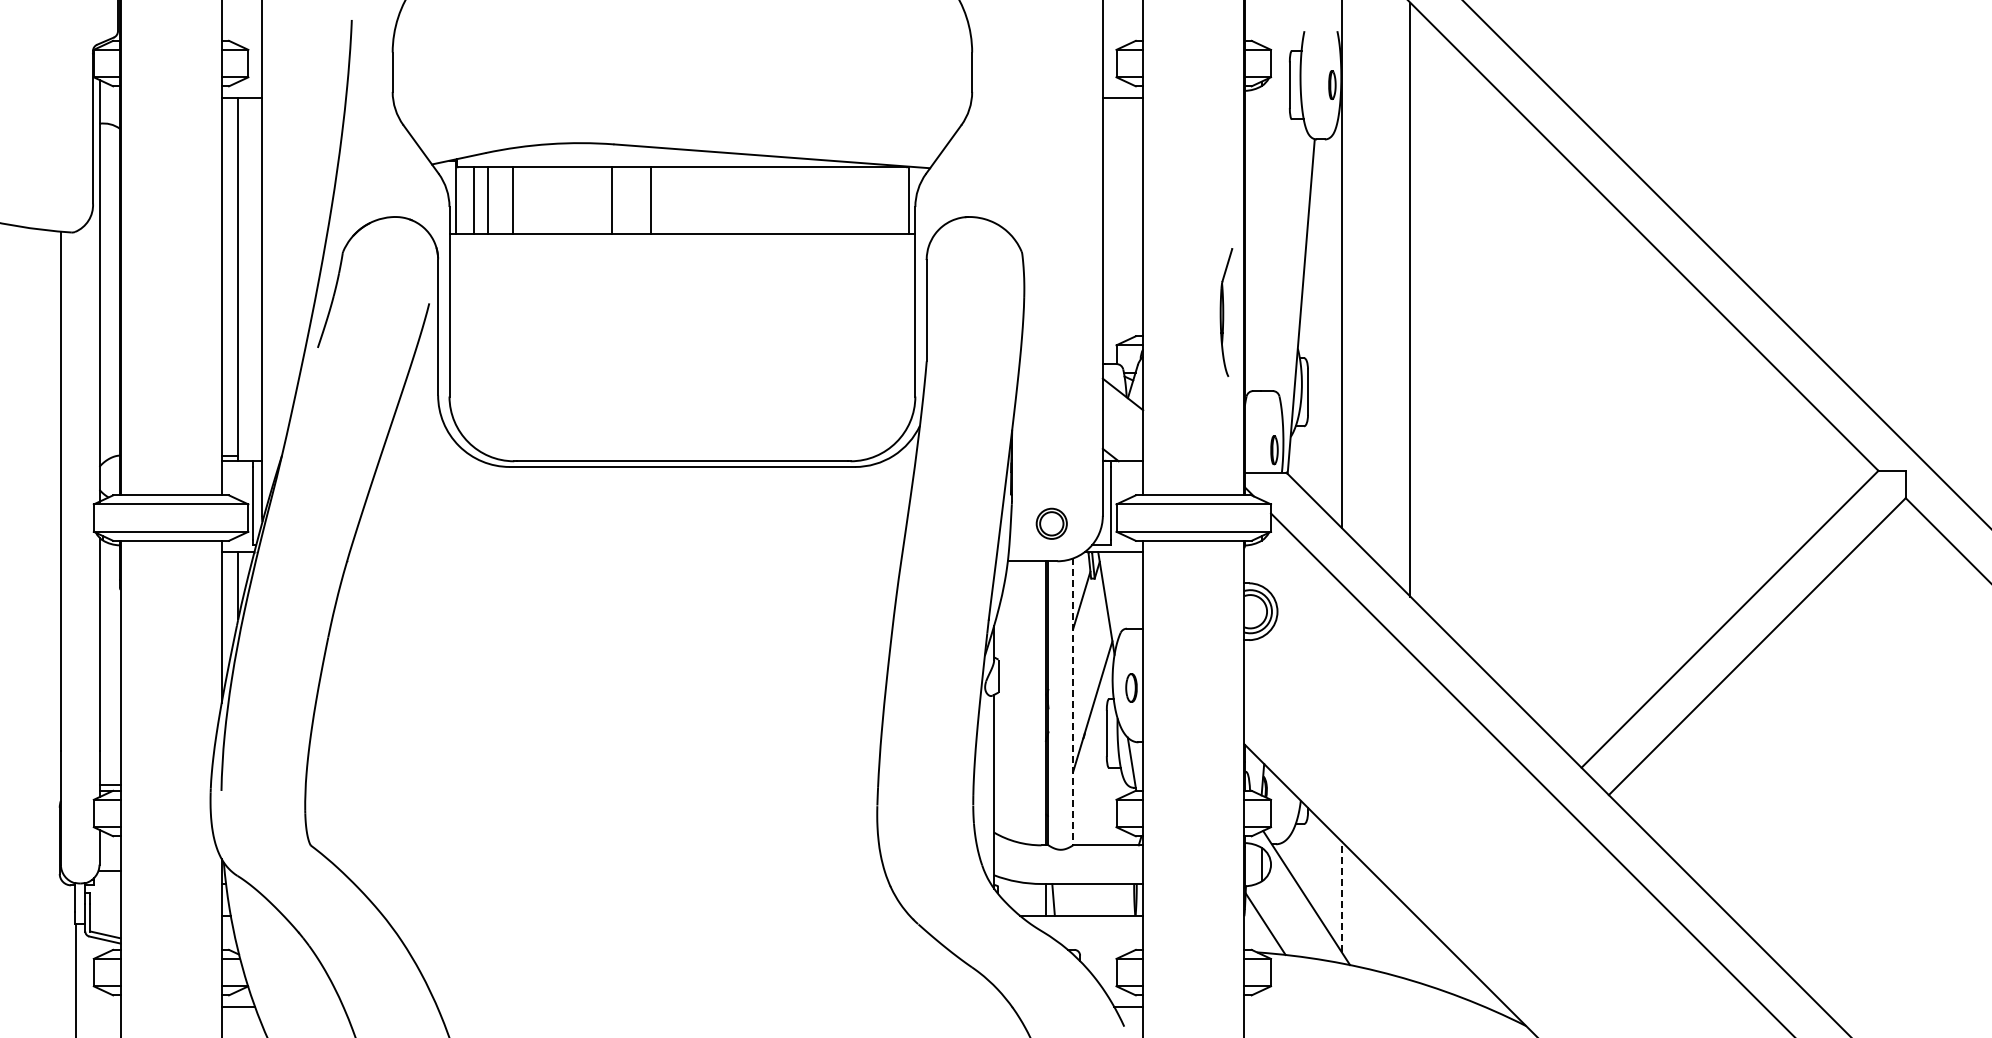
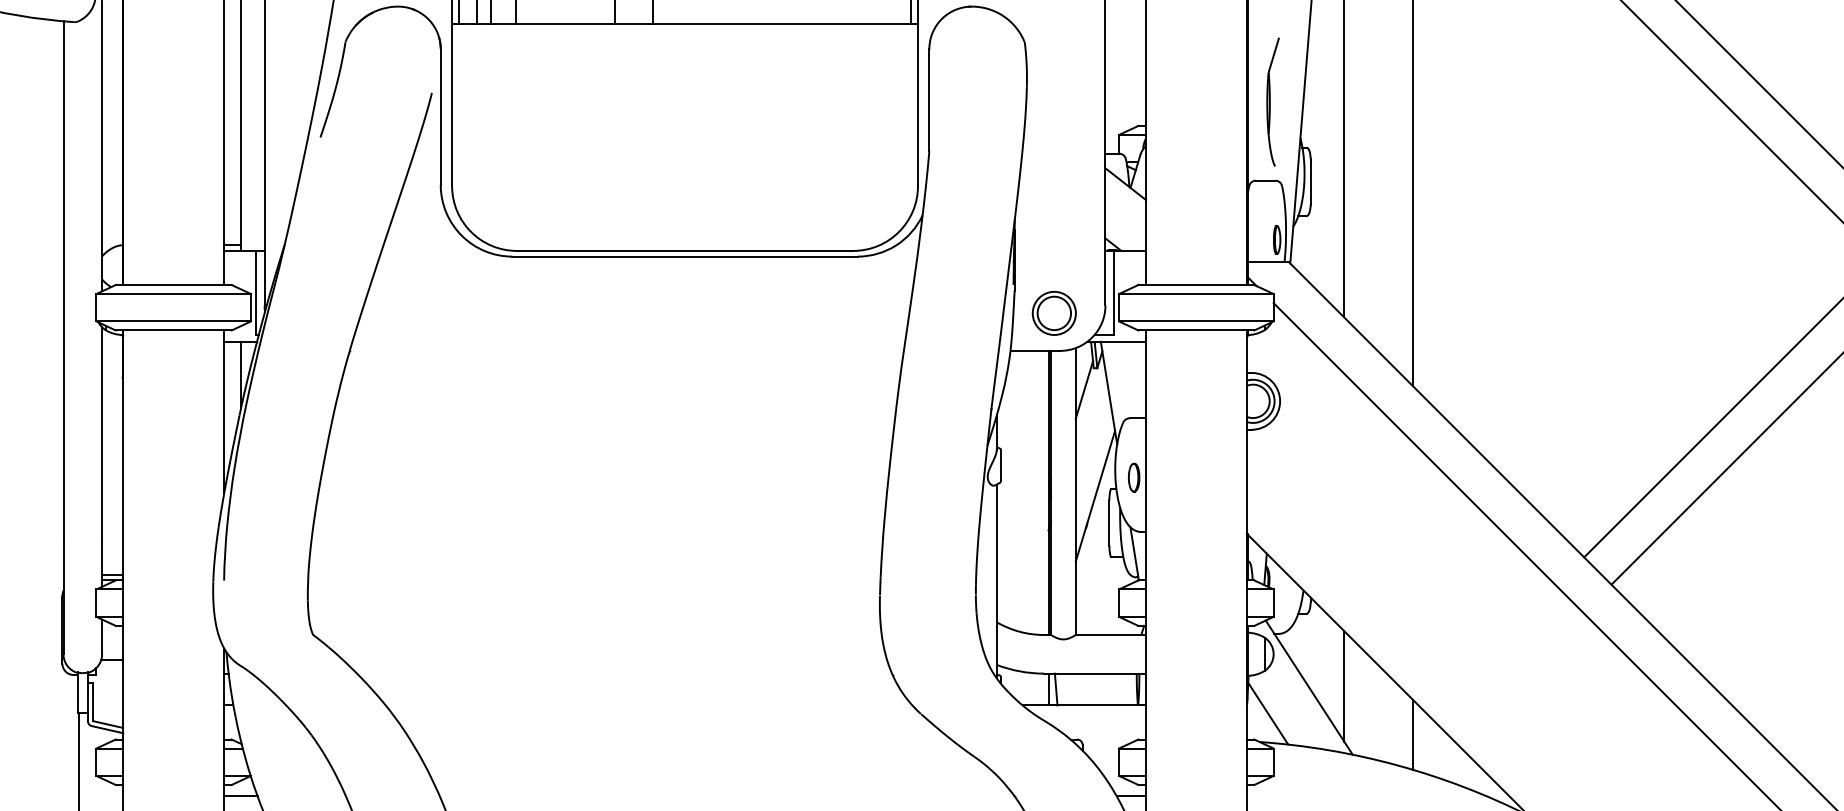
part: (1226, 312) -> (1273, 102), moved
part: (1051, 523) -> (1054, 313), size x1.43
line: (1073, 702) -> (1076, 492), dashed -> solid
line: (1341, 896) -> (1344, 686), dashed -> solid
line: (1410, 945) -> (1413, 735), added

